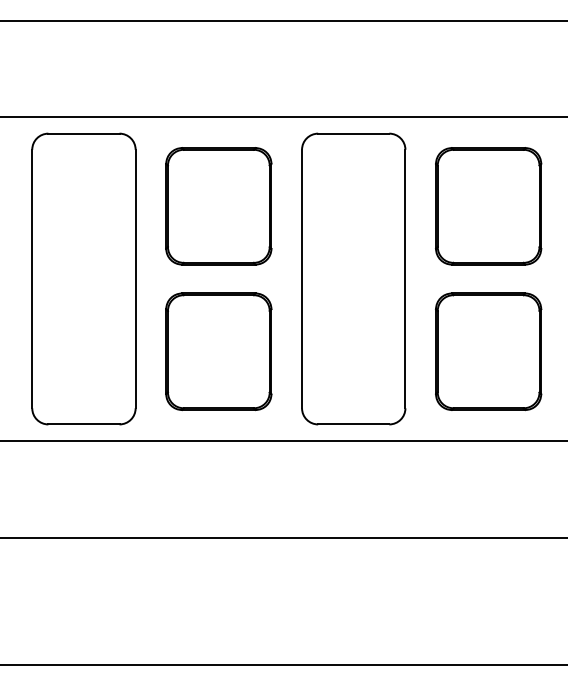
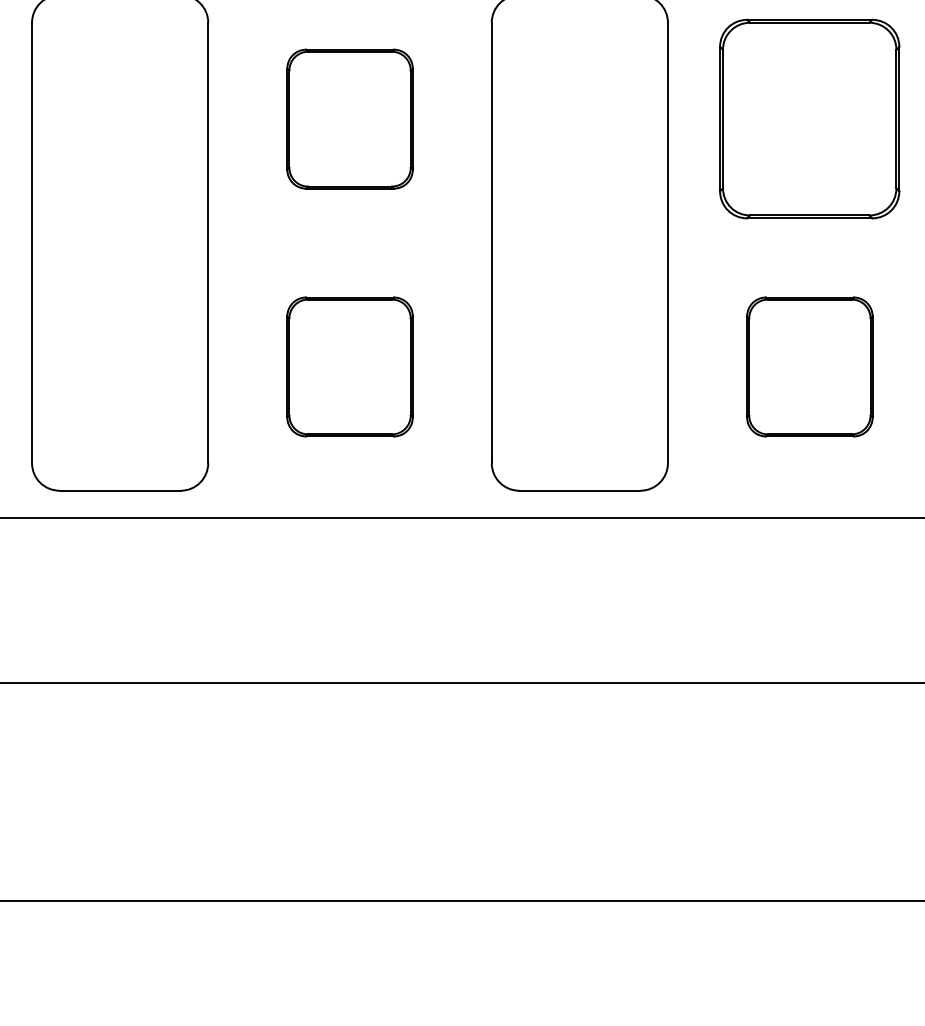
part: (218, 206) -> (349, 119), size x0.7
part: (218, 351) -> (349, 366), size x0.7
part: (488, 351) -> (809, 366), size x0.7

